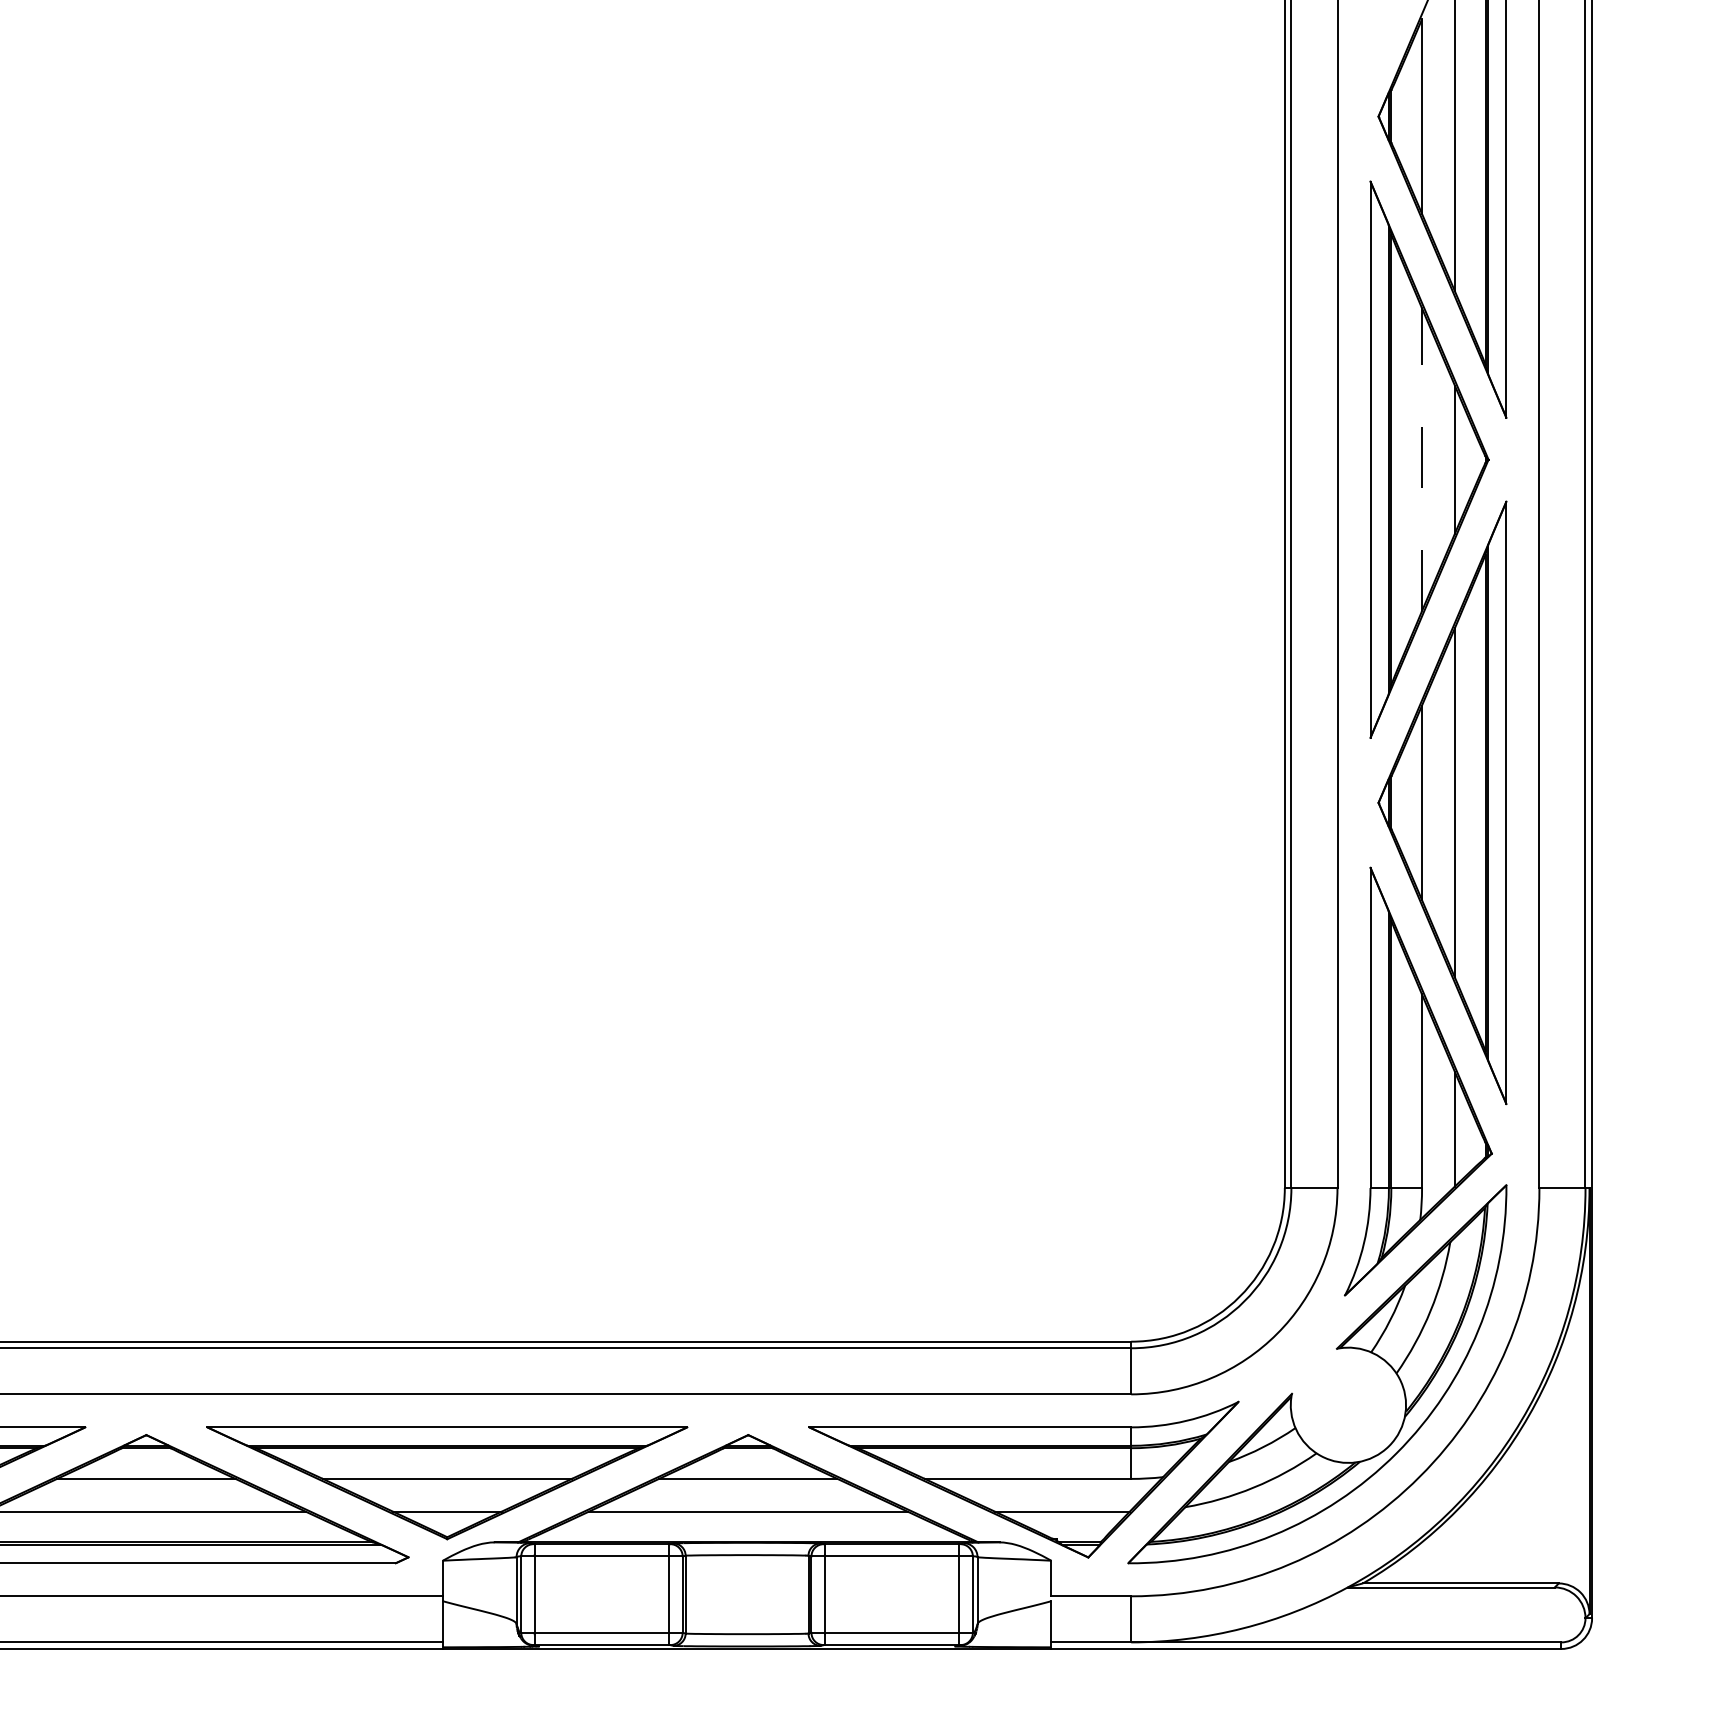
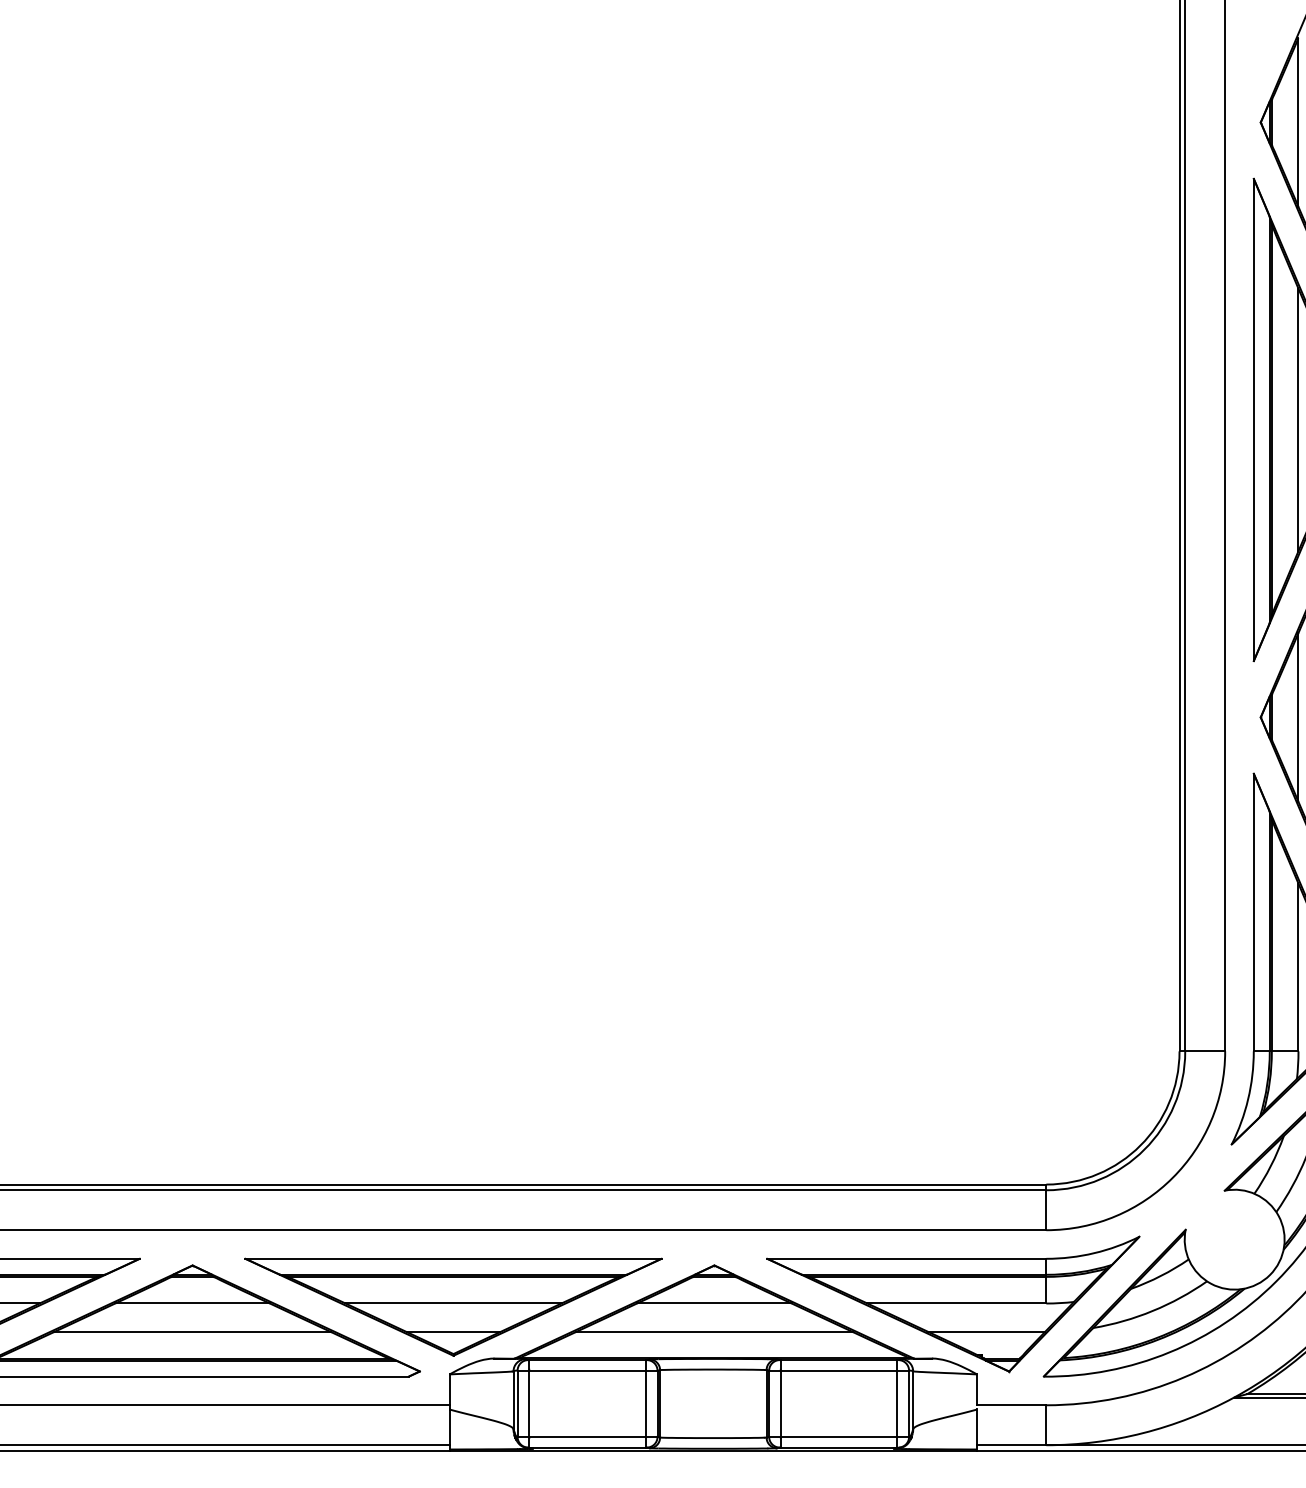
line: (1421, 459) -> (1298, 419), dashed -> solid

